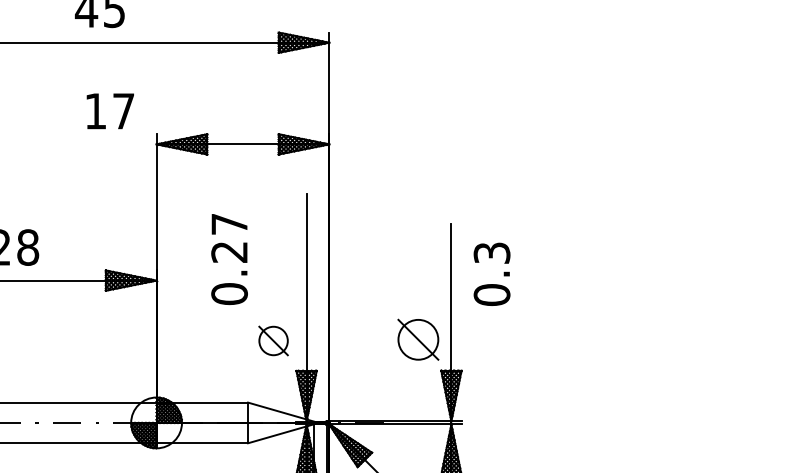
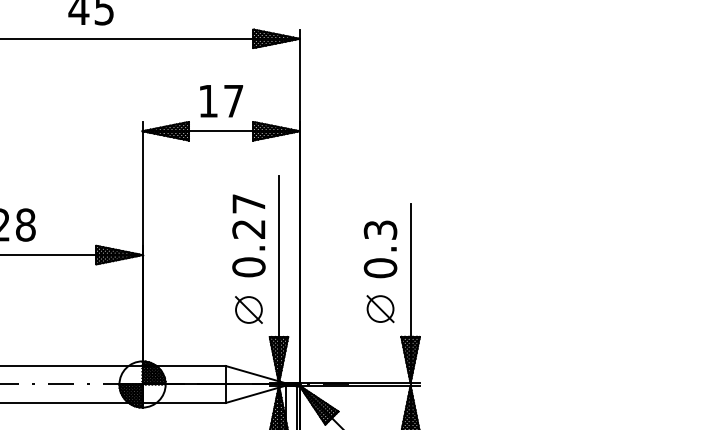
text: (110, 111) -> (221, 101), moved
text: (229, 259) -> (248, 235), moved
text: (492, 274) -> (380, 249), moved
part: (418, 340) -> (380, 309), size x0.71

